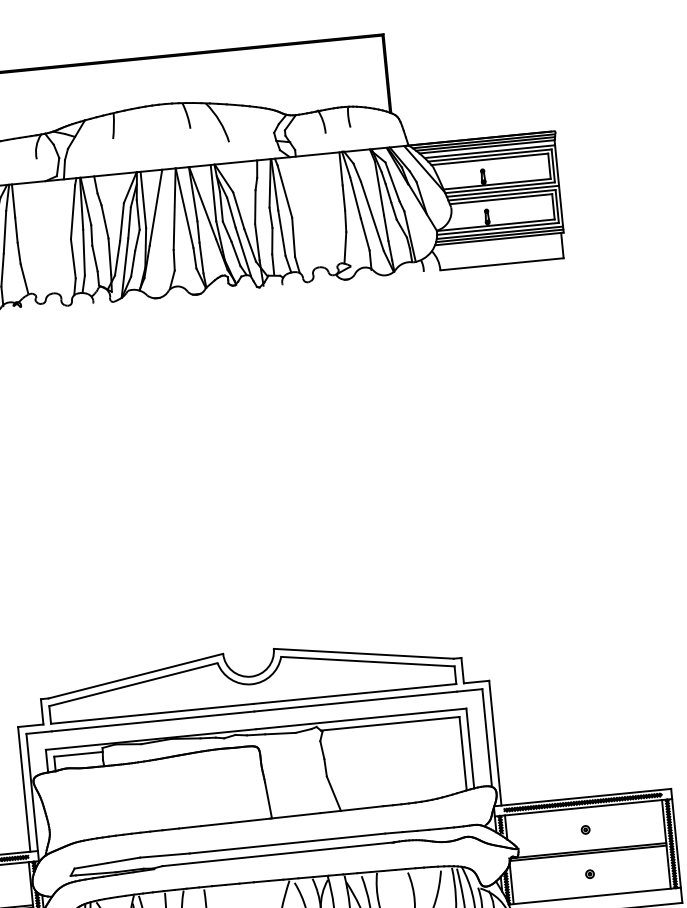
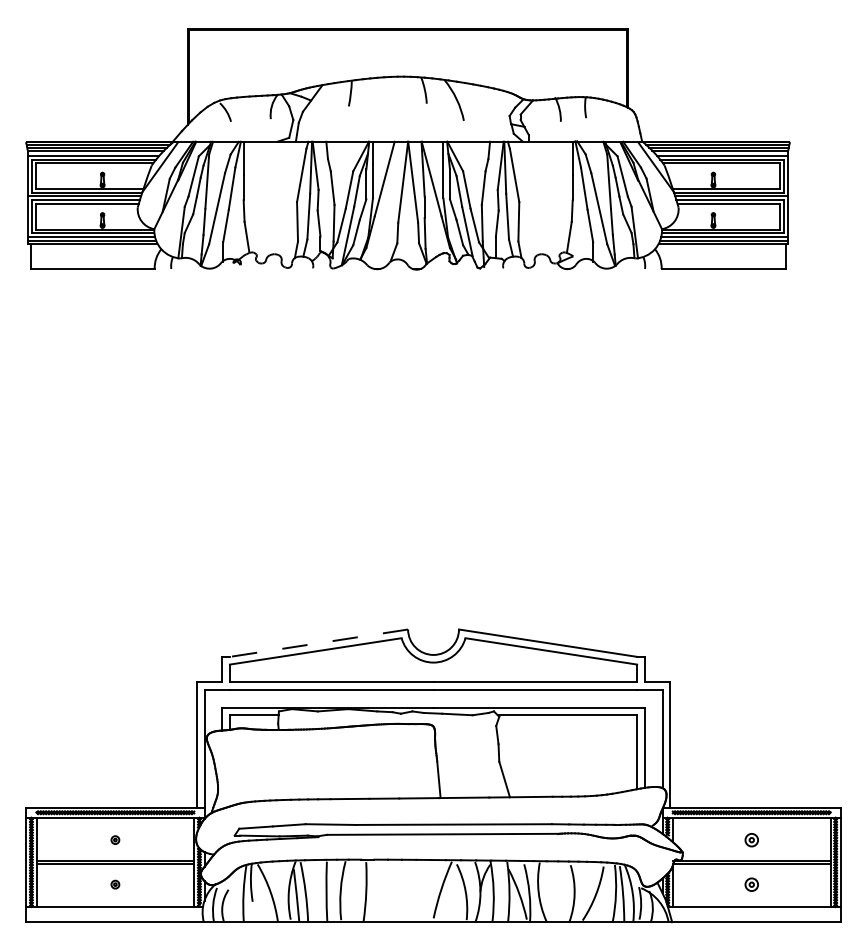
line: (135, 676) -> (318, 643), solid -> dashed
part: (585, 829) -> (751, 839), size x1.6
part: (589, 874) -> (751, 884), size x1.6

